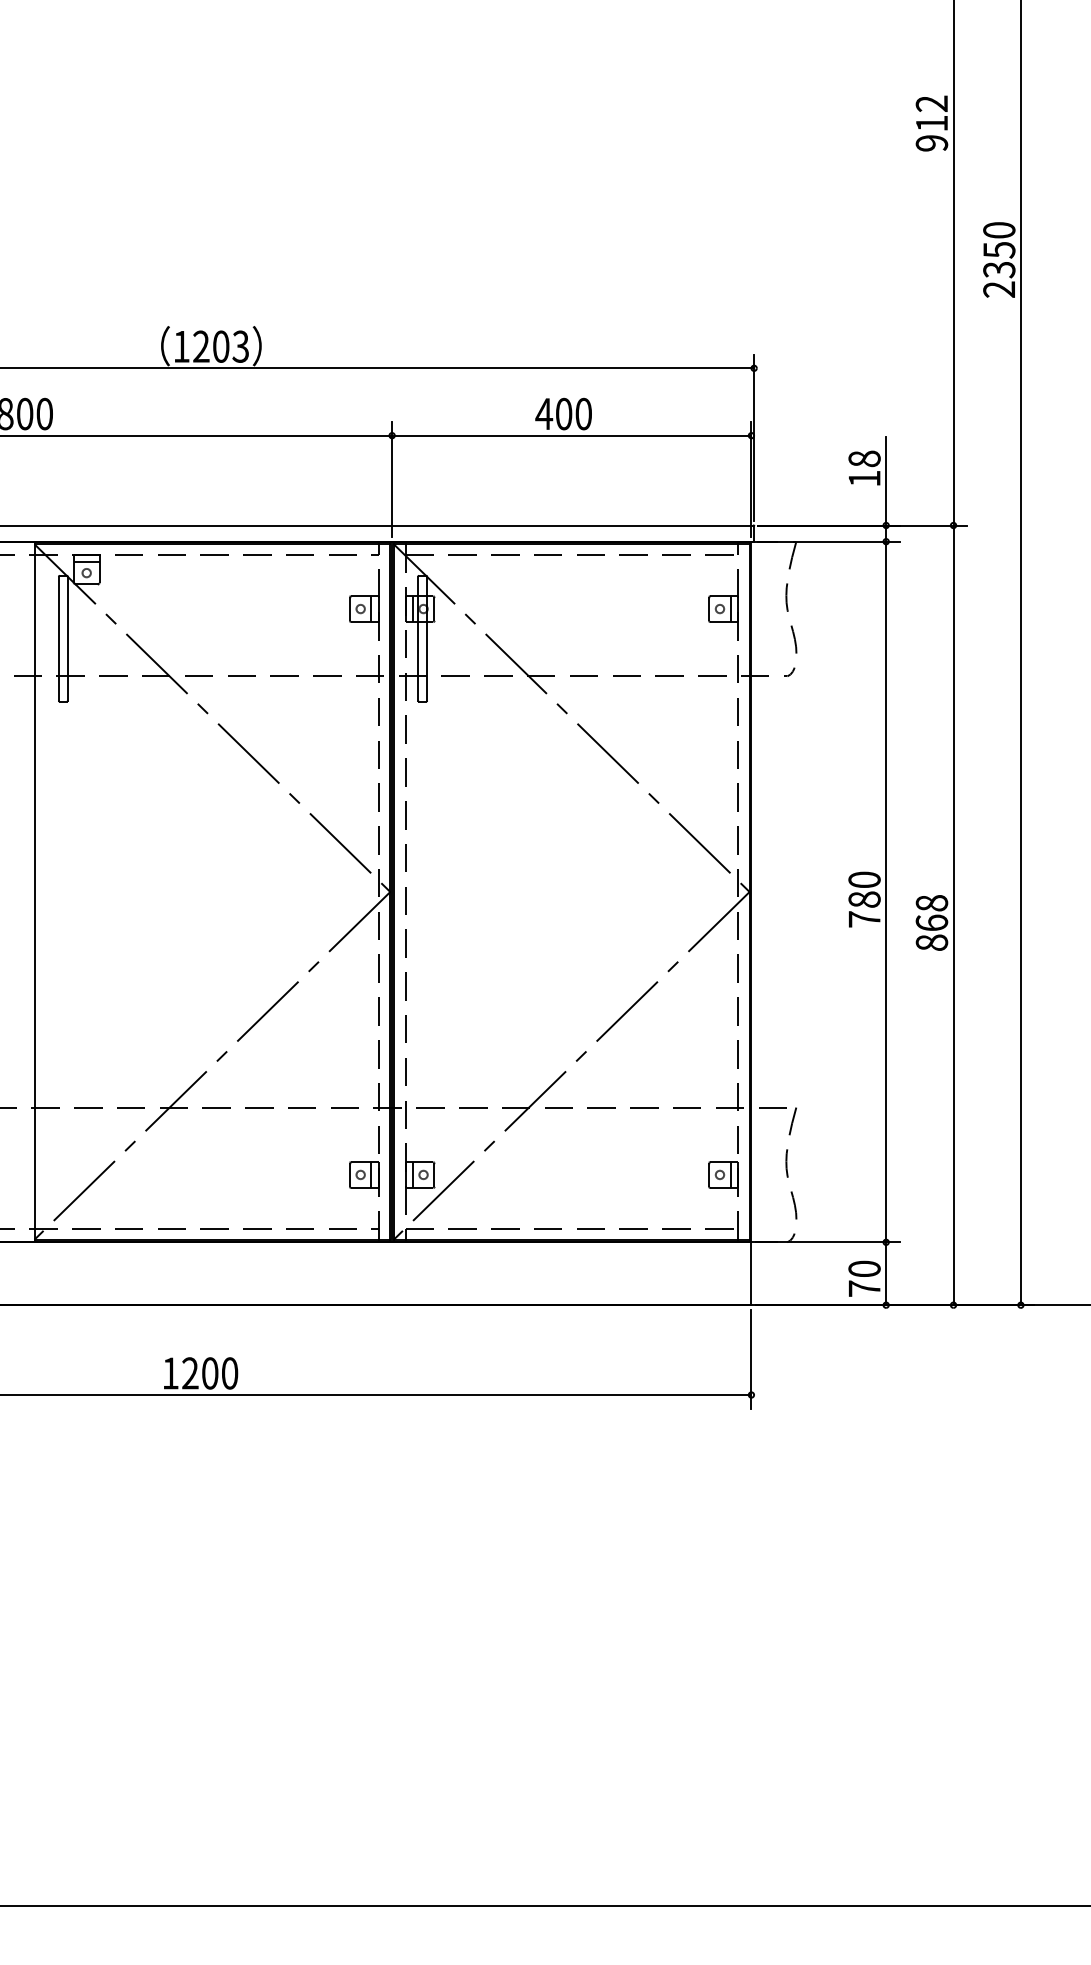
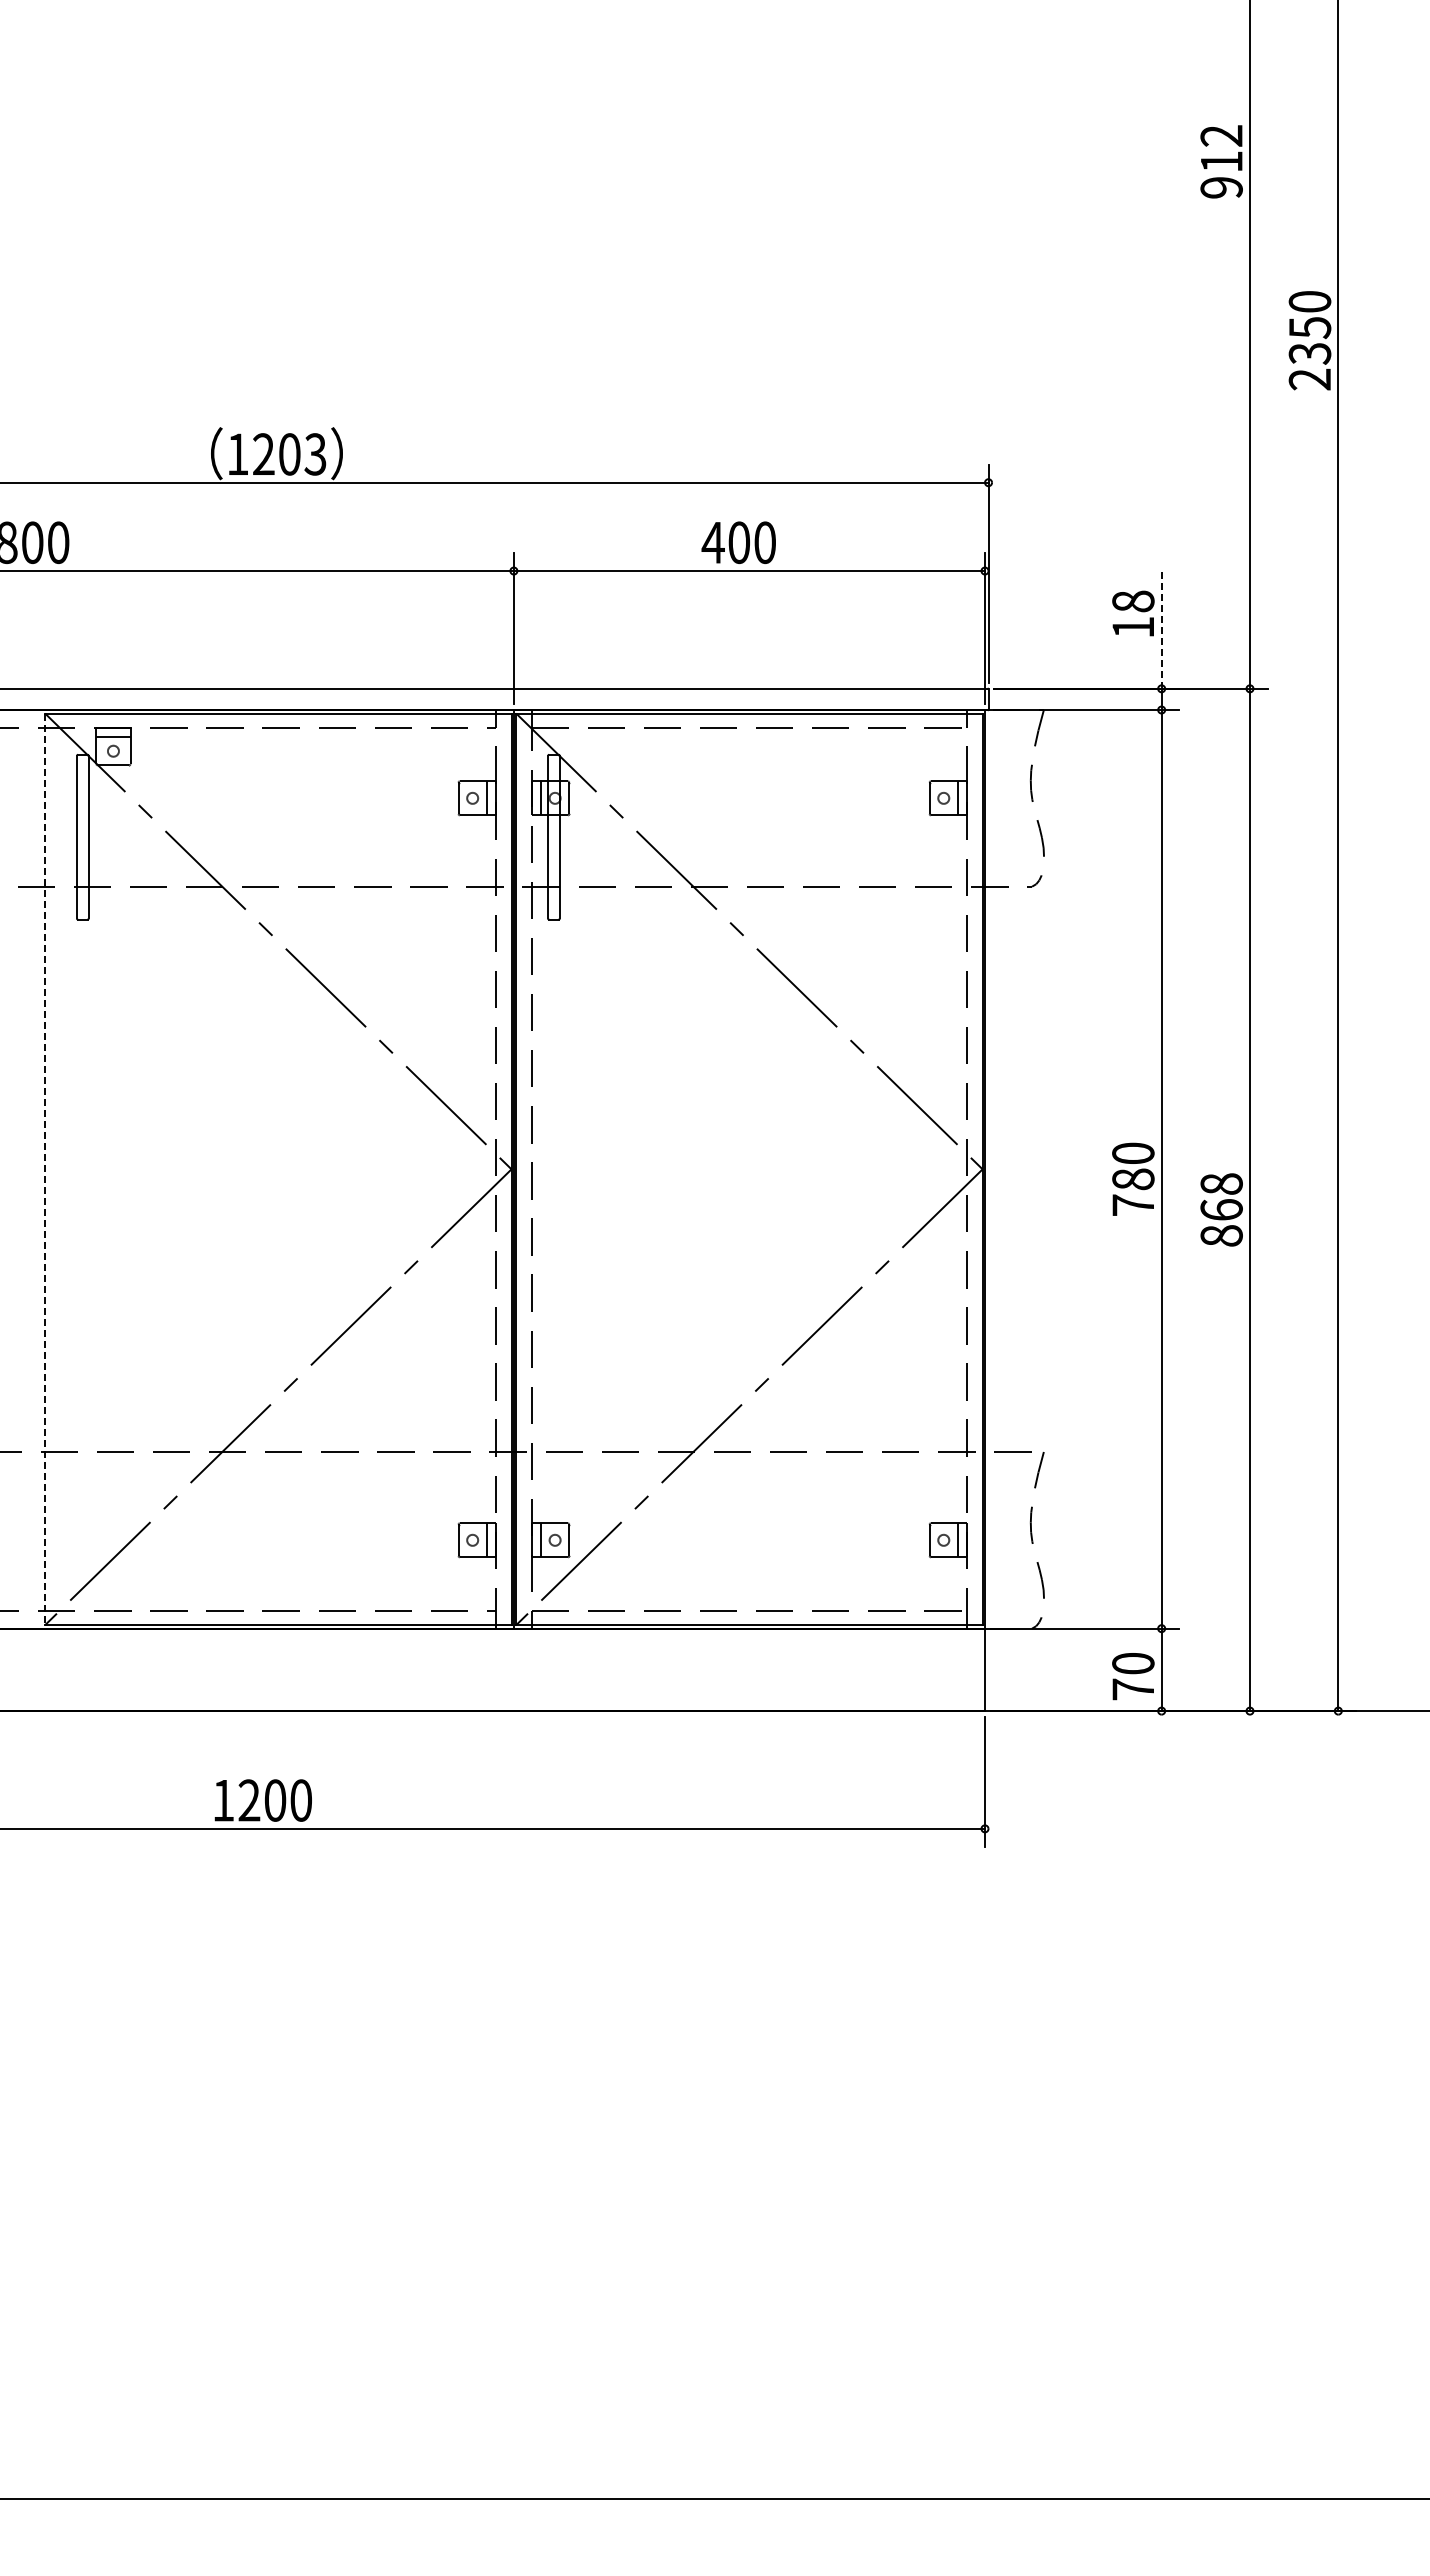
line: (886, 481) -> (1161, 631), solid -> dashed
line: (34, 892) -> (45, 1169), solid -> dashed

